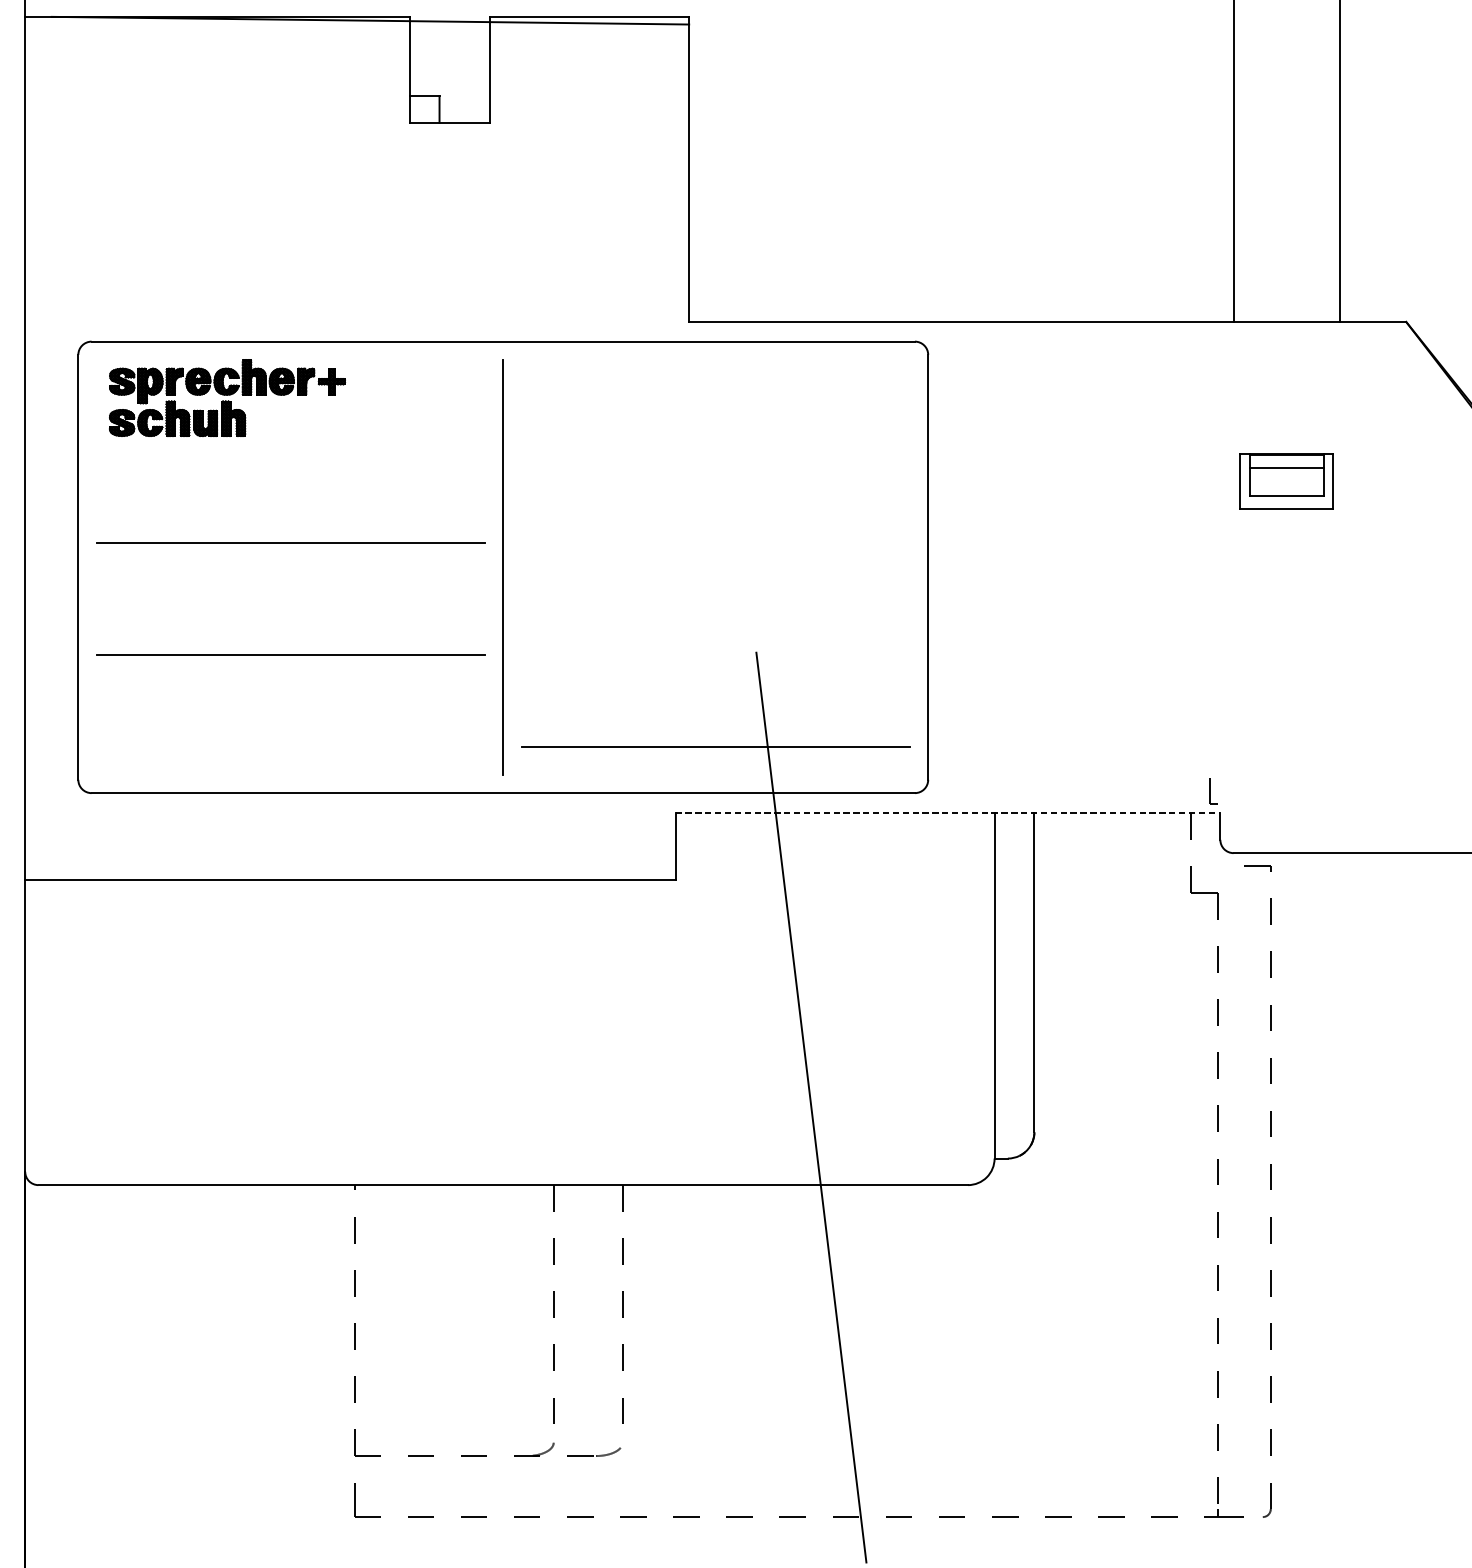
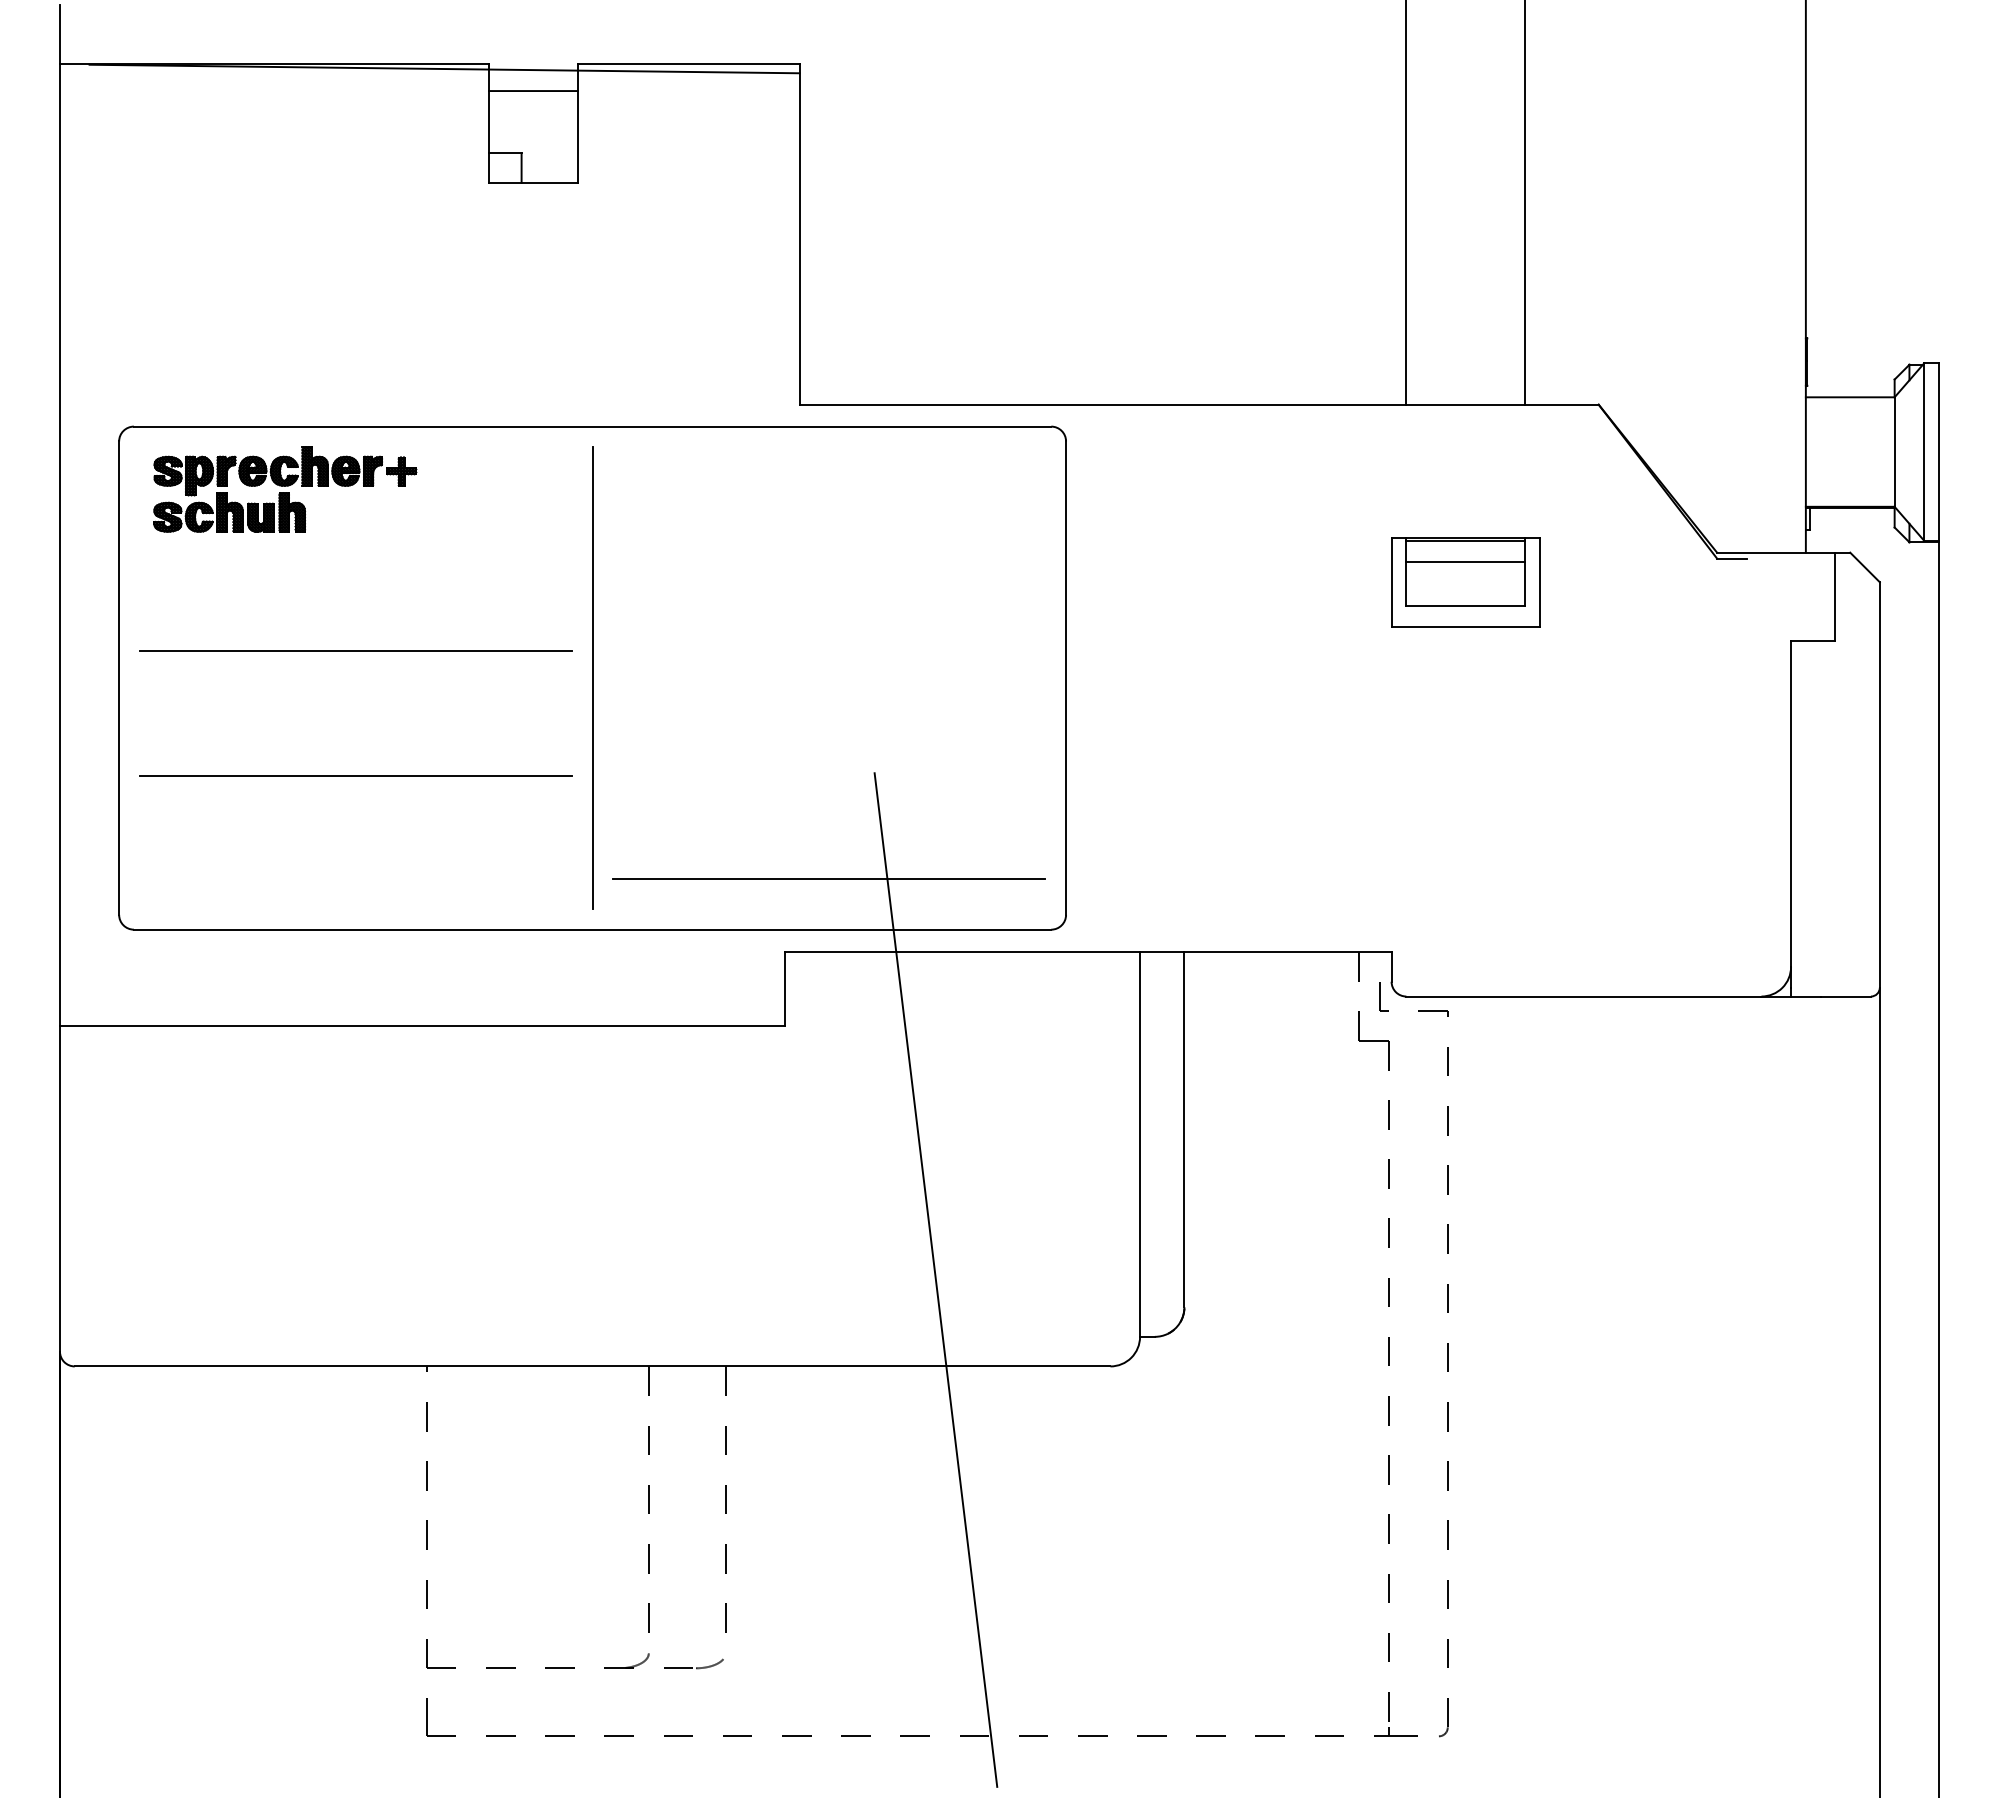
line: (450, 40) -> (533, 91), added
part: (1286, 481) -> (1465, 582), size x1.43
part: (1213, 791) -> (1383, 996), moved
line: (948, 813) -> (1088, 952), dashed -> solid

